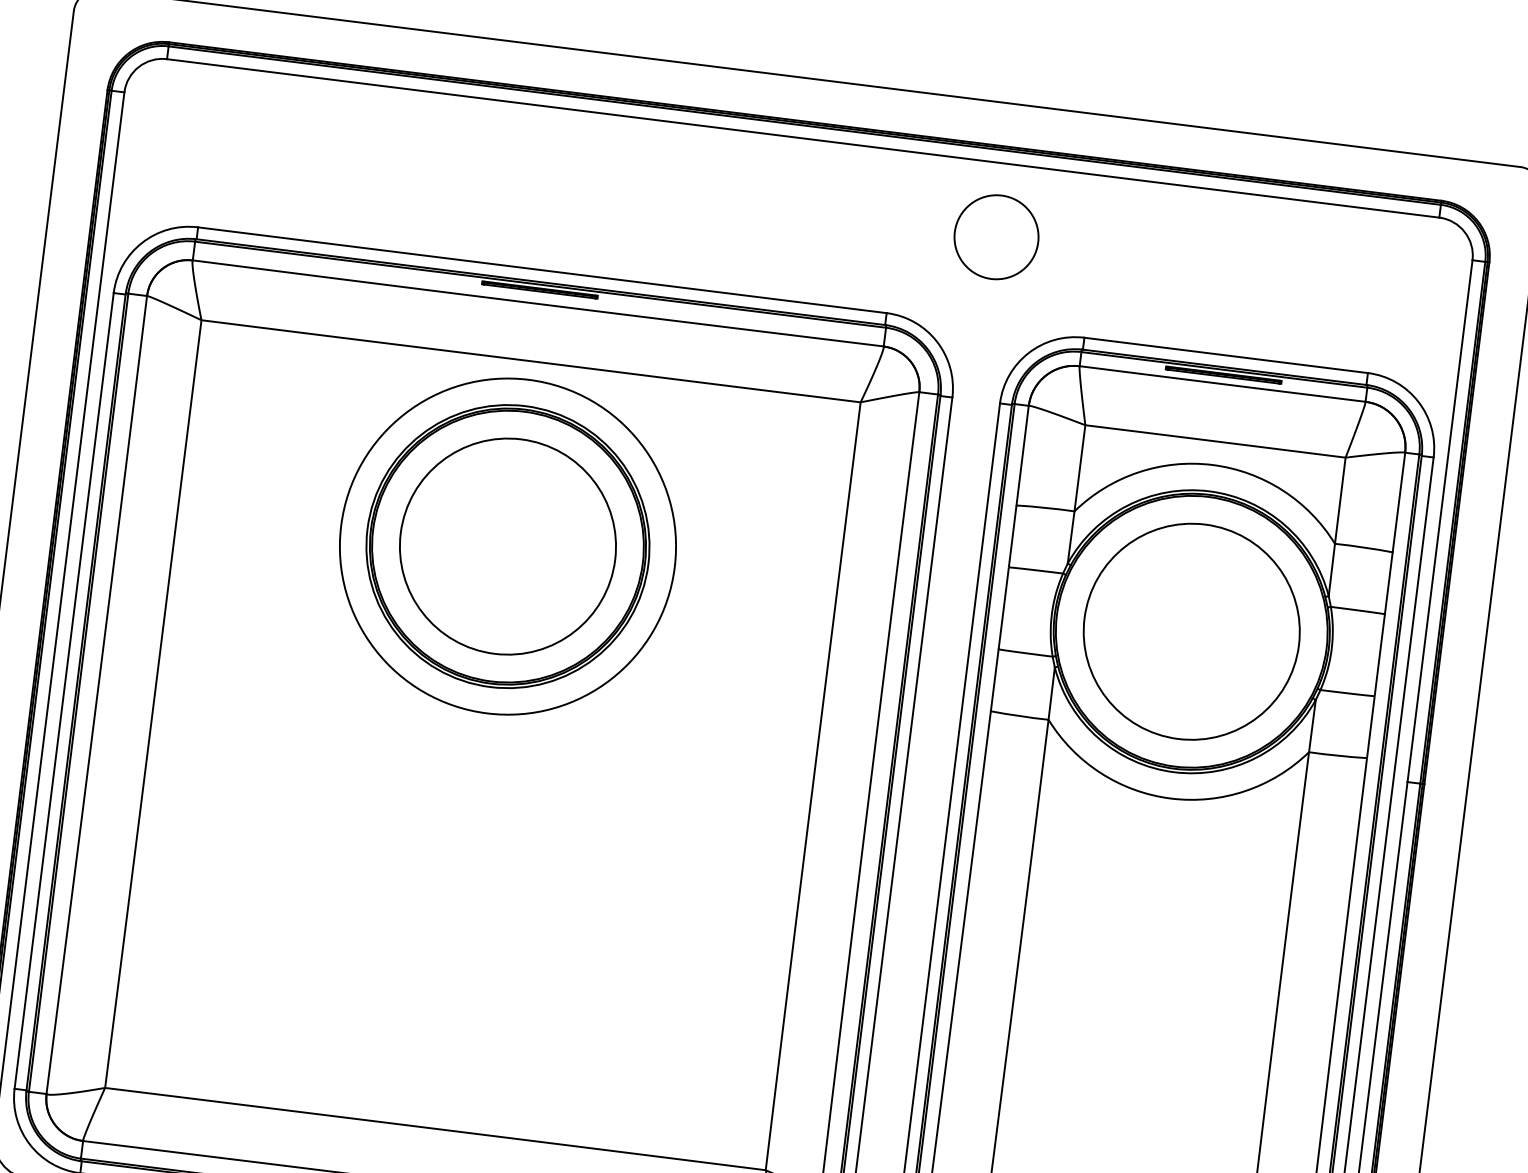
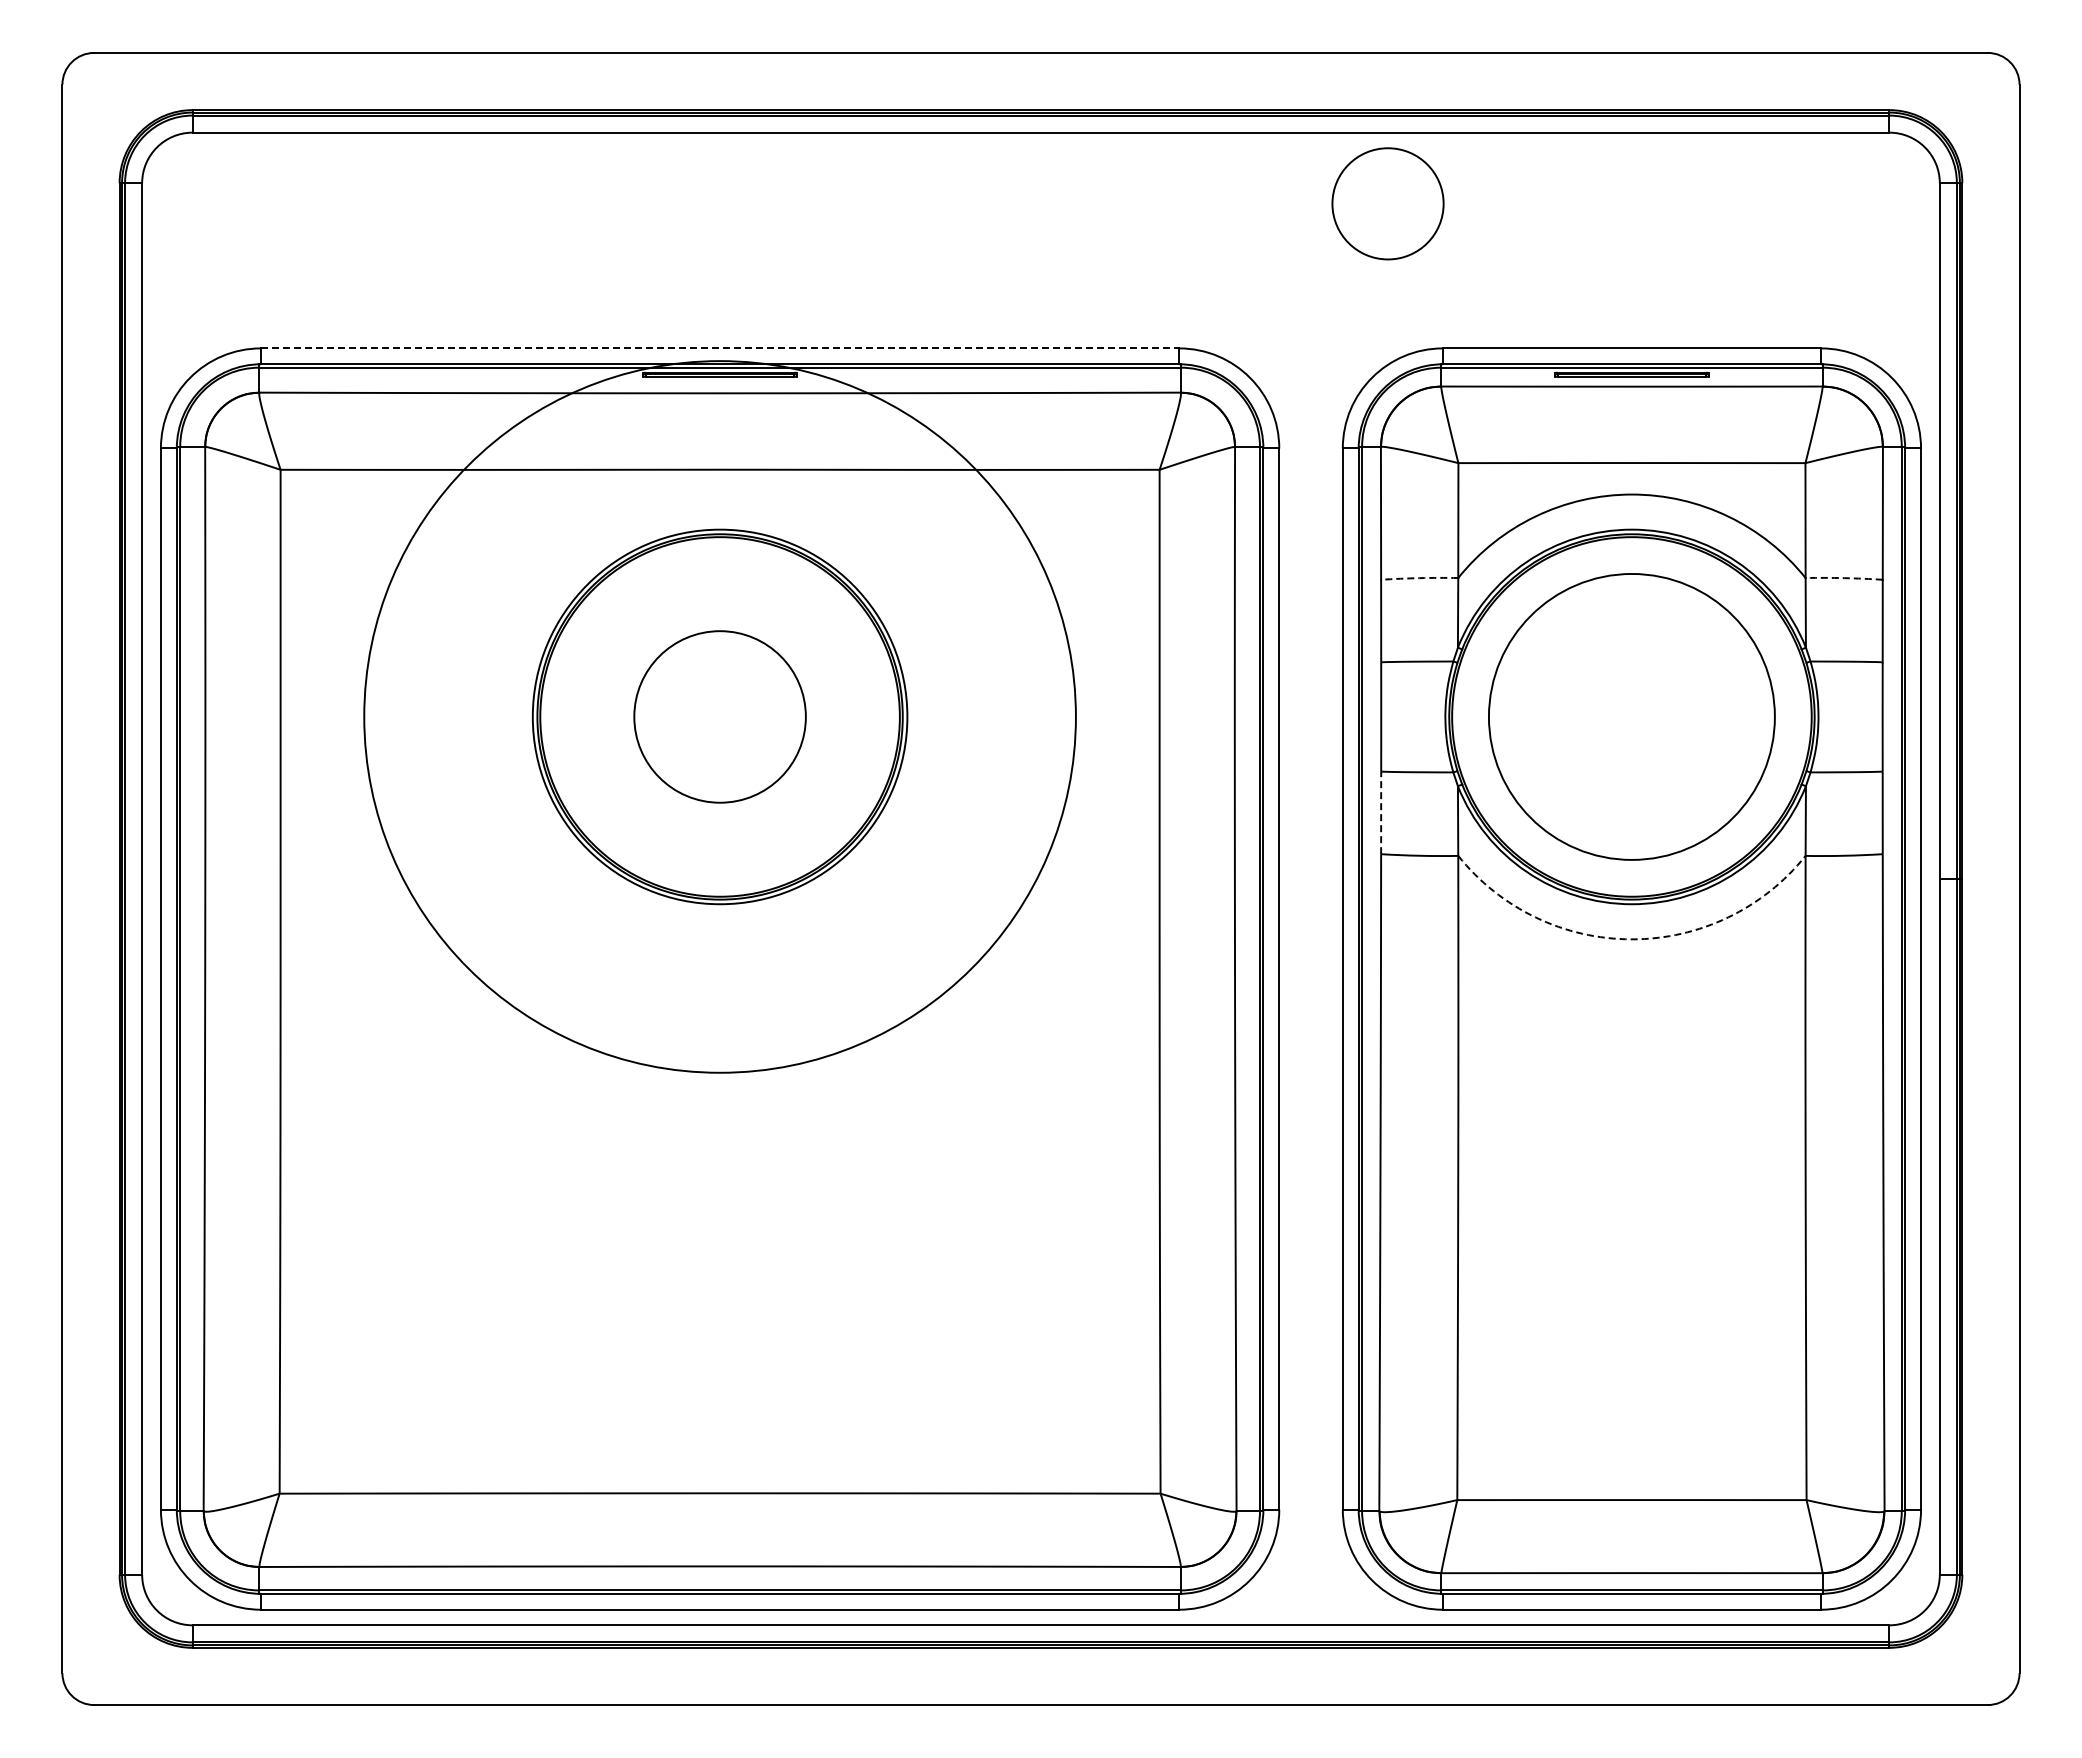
circle: (996, 236) -> (1387, 203), moved
line: (542, 270) -> (720, 348), solid -> dashed
arc: (1045, 508) -> (1419, 578), solid -> dashed
circle: (507, 546) -> (719, 716), size x1.6
circle: (508, 546) -> (720, 716), size x0.6
arc: (1364, 547) -> (1844, 578), solid -> dashed
line: (995, 680) -> (1381, 812), solid -> dashed
arc: (1170, 798) -> (1631, 939), solid -> dashed

